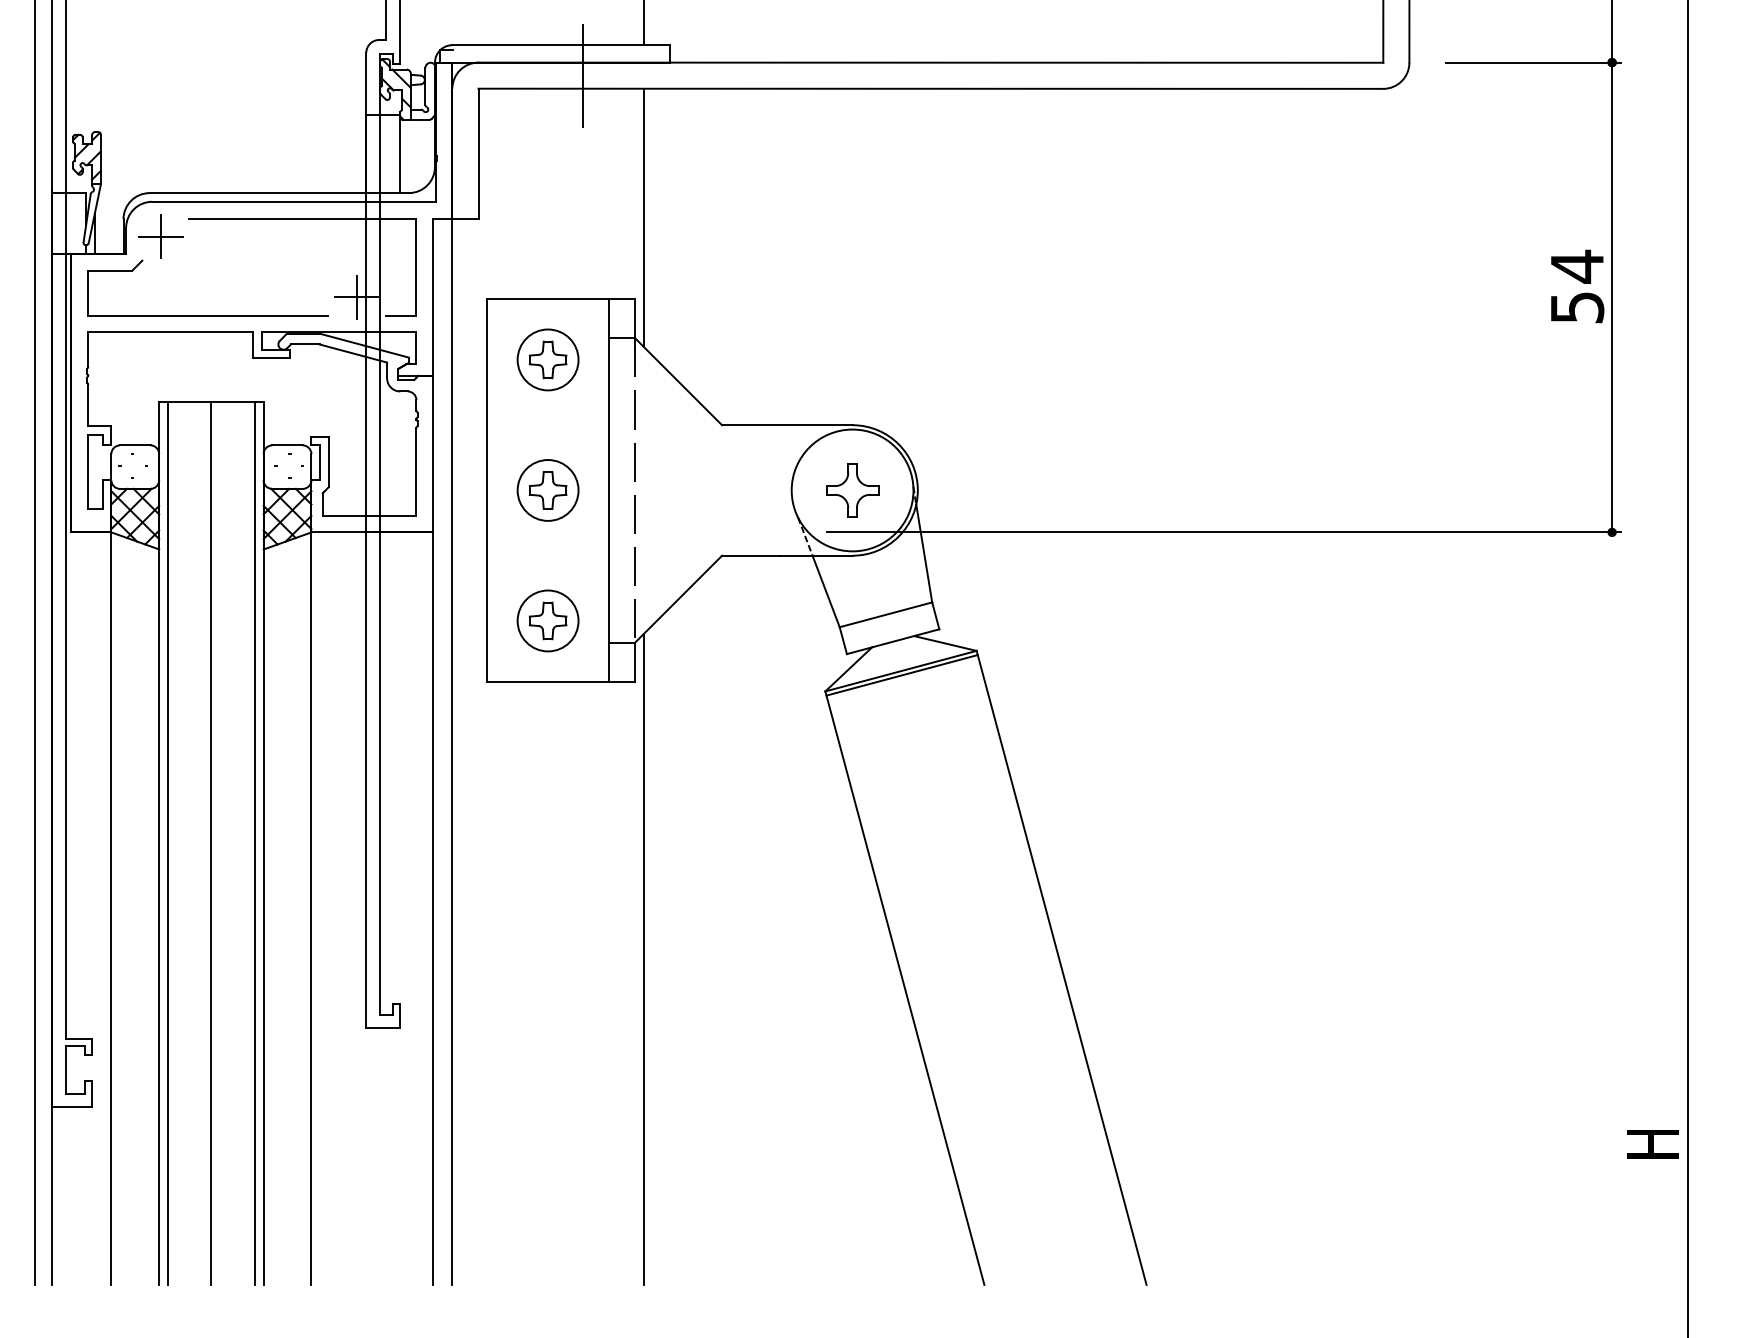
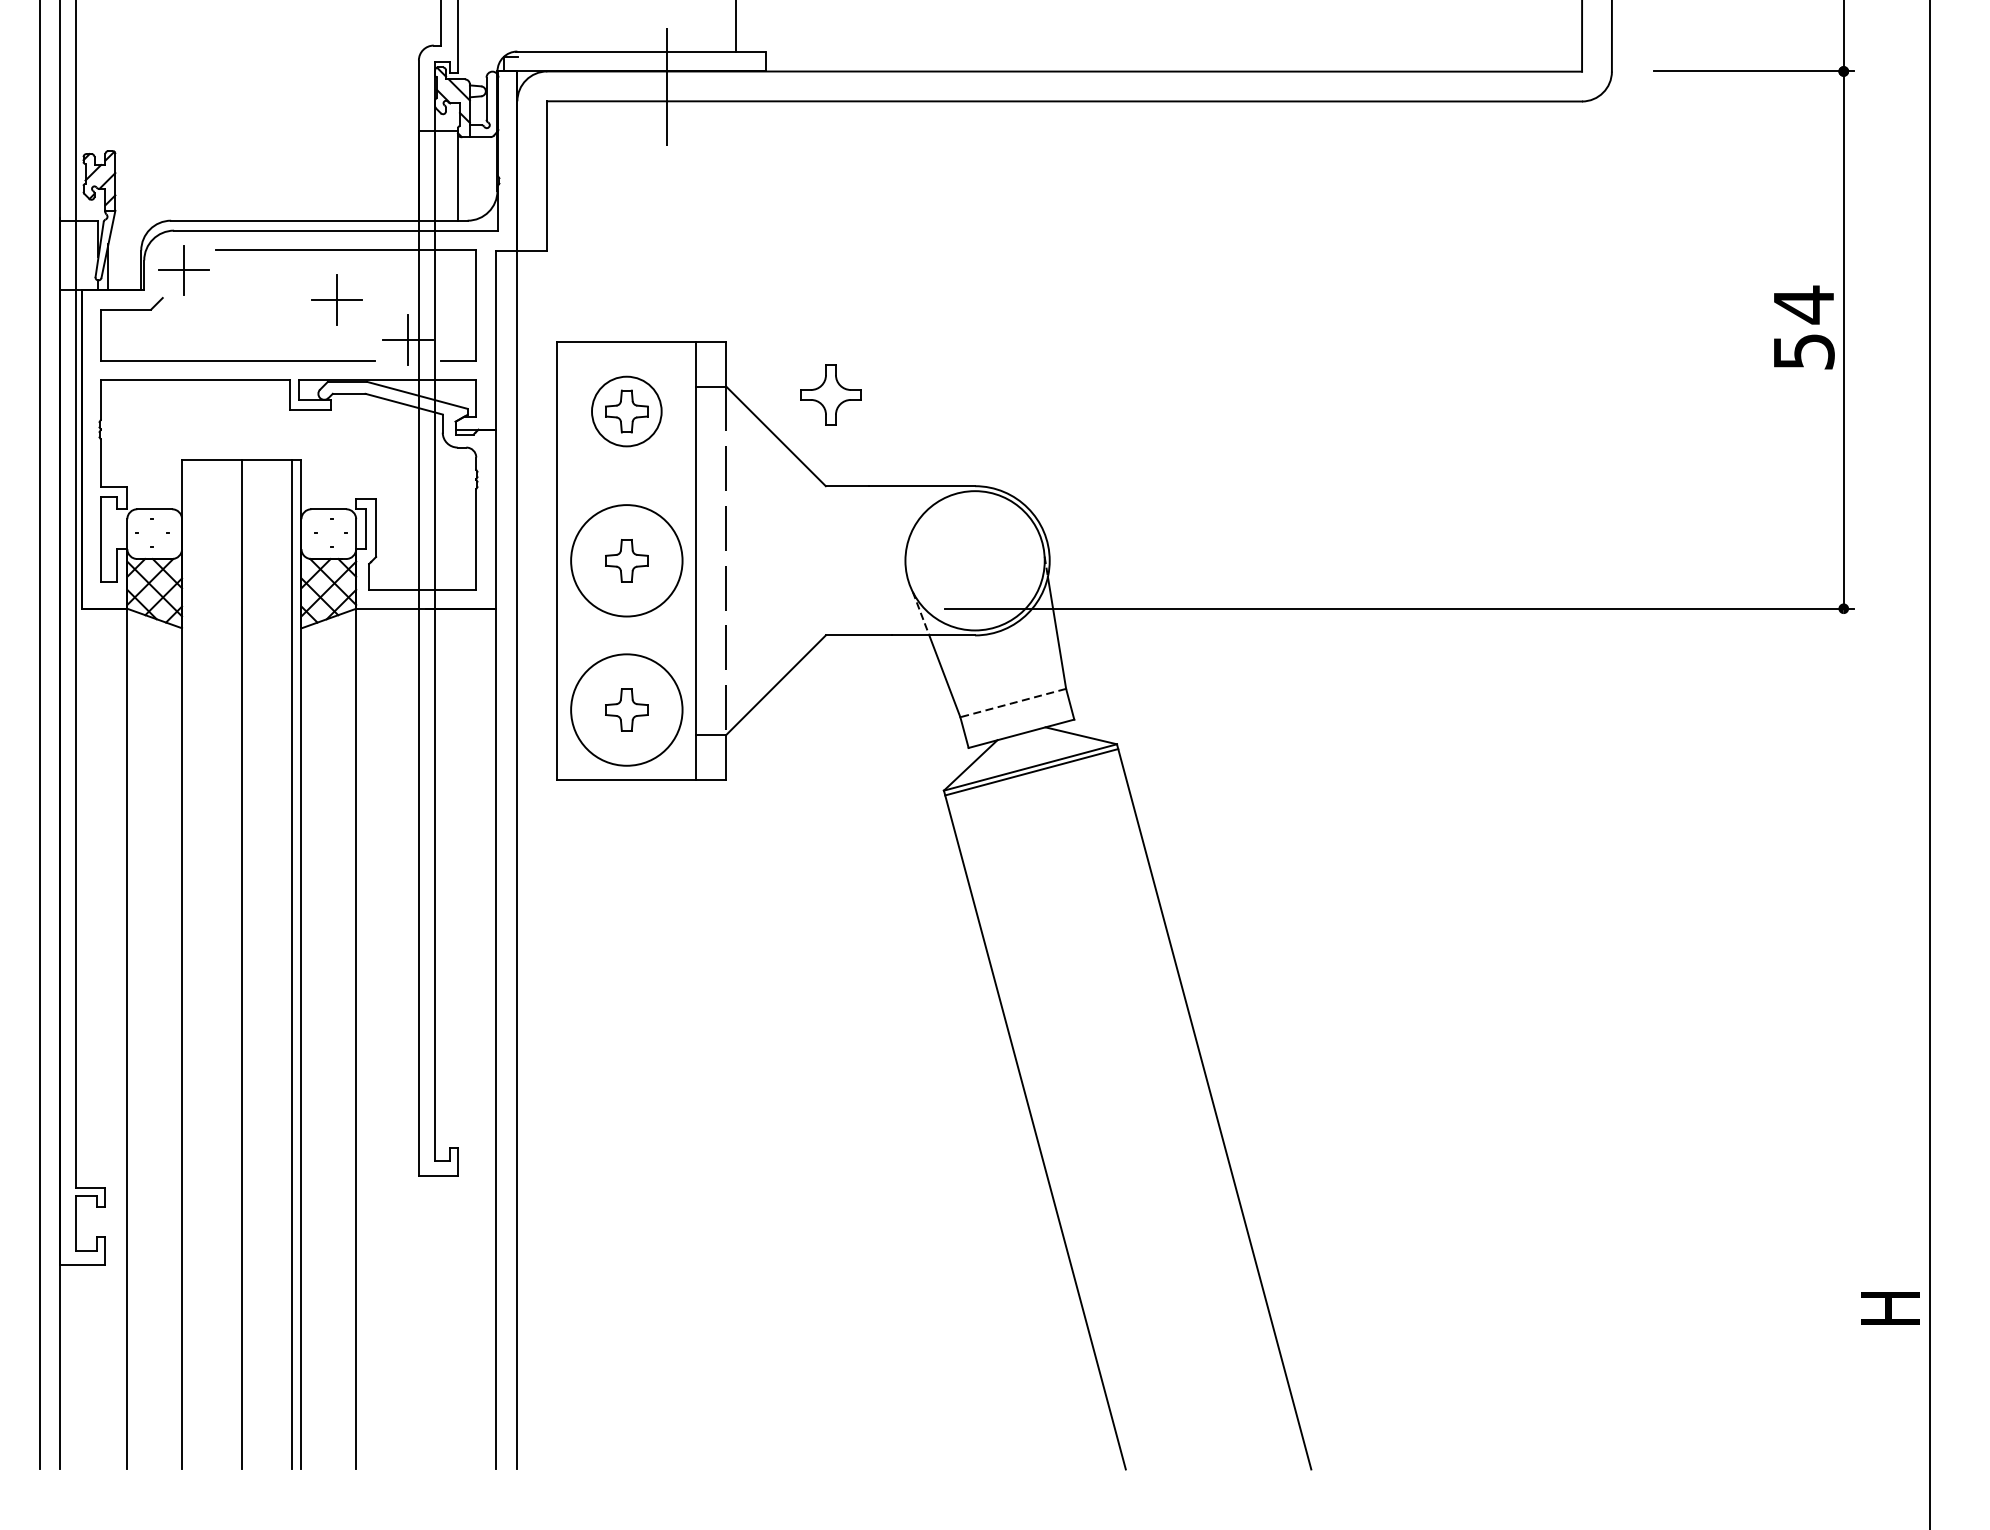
line: (643, 217) -> (735, 248), removed
part: (294, 262) -> (336, 300), added
circle: (547, 490) -> (626, 560), size x1.6
part: (852, 490) -> (830, 395), moved
line: (885, 614) -> (1012, 702), solid -> dashed
circle: (547, 620) -> (626, 709), size x1.6
line: (167, 842) -> (191, 963), removed
line: (643, 959) -> (735, 1097), removed

